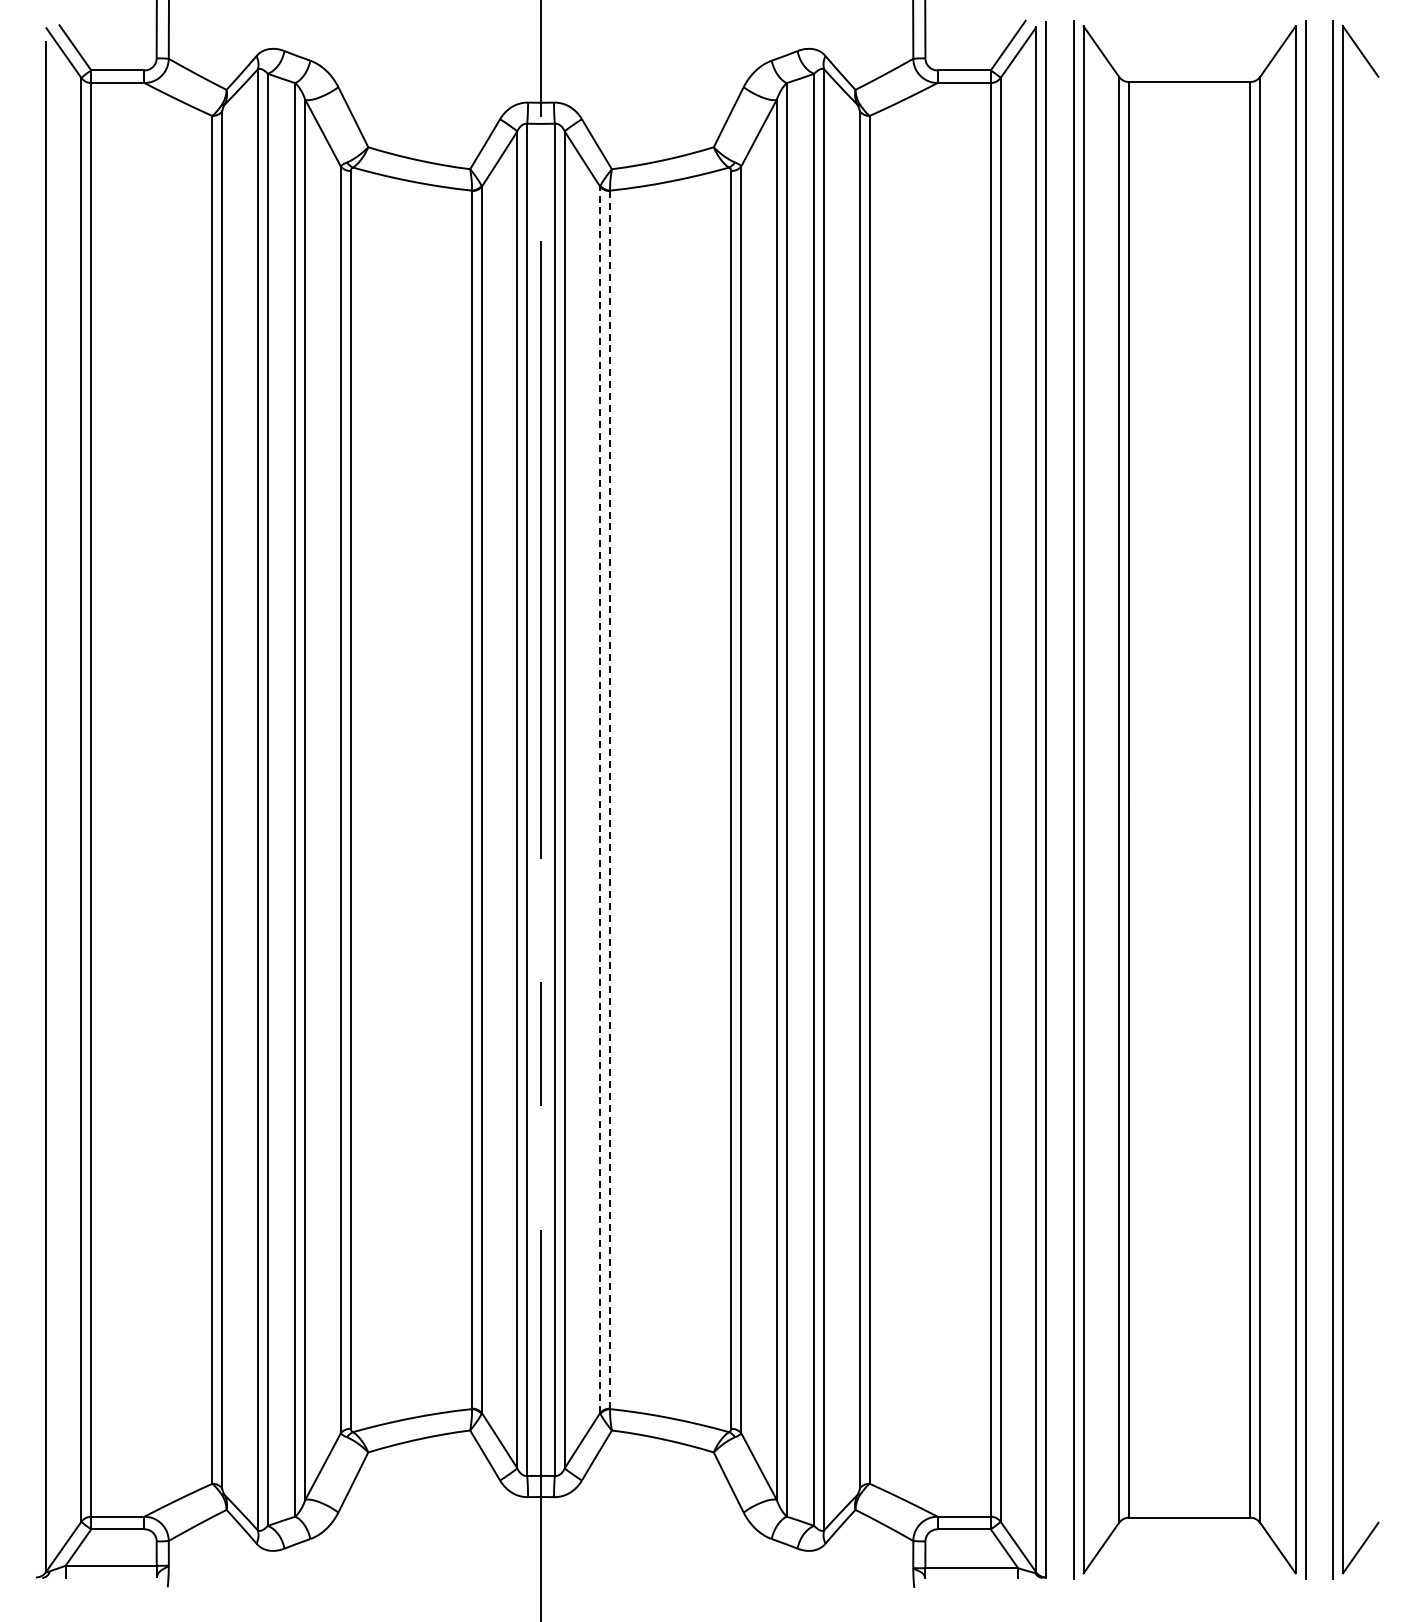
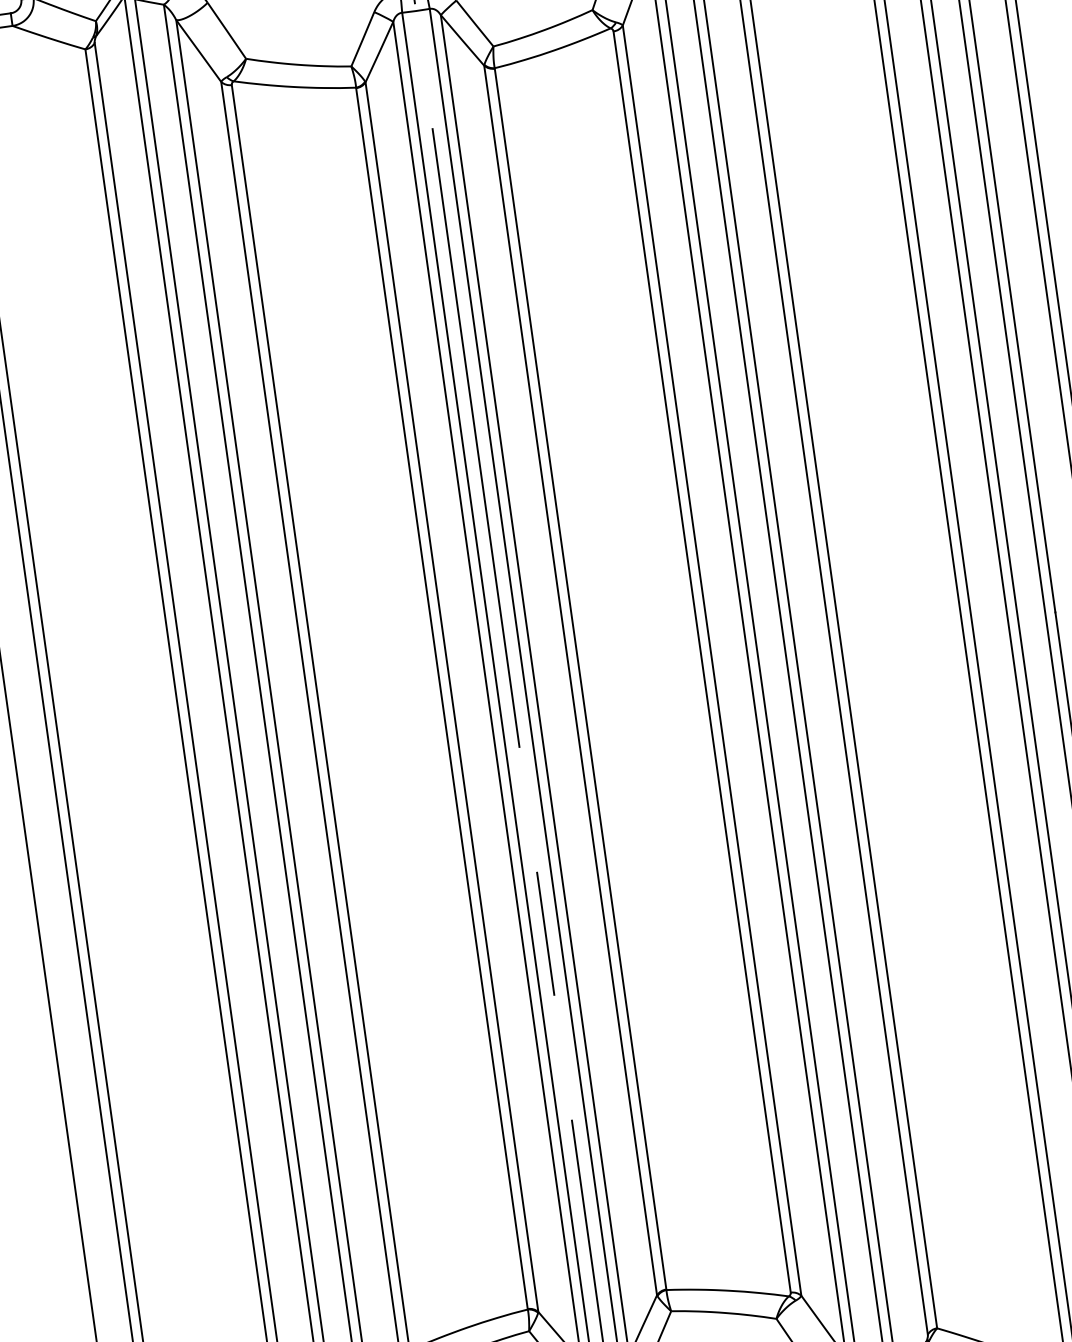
line: (600, 799) -> (570, 680), dashed -> solid
line: (610, 799) -> (580, 678), dashed -> solid

